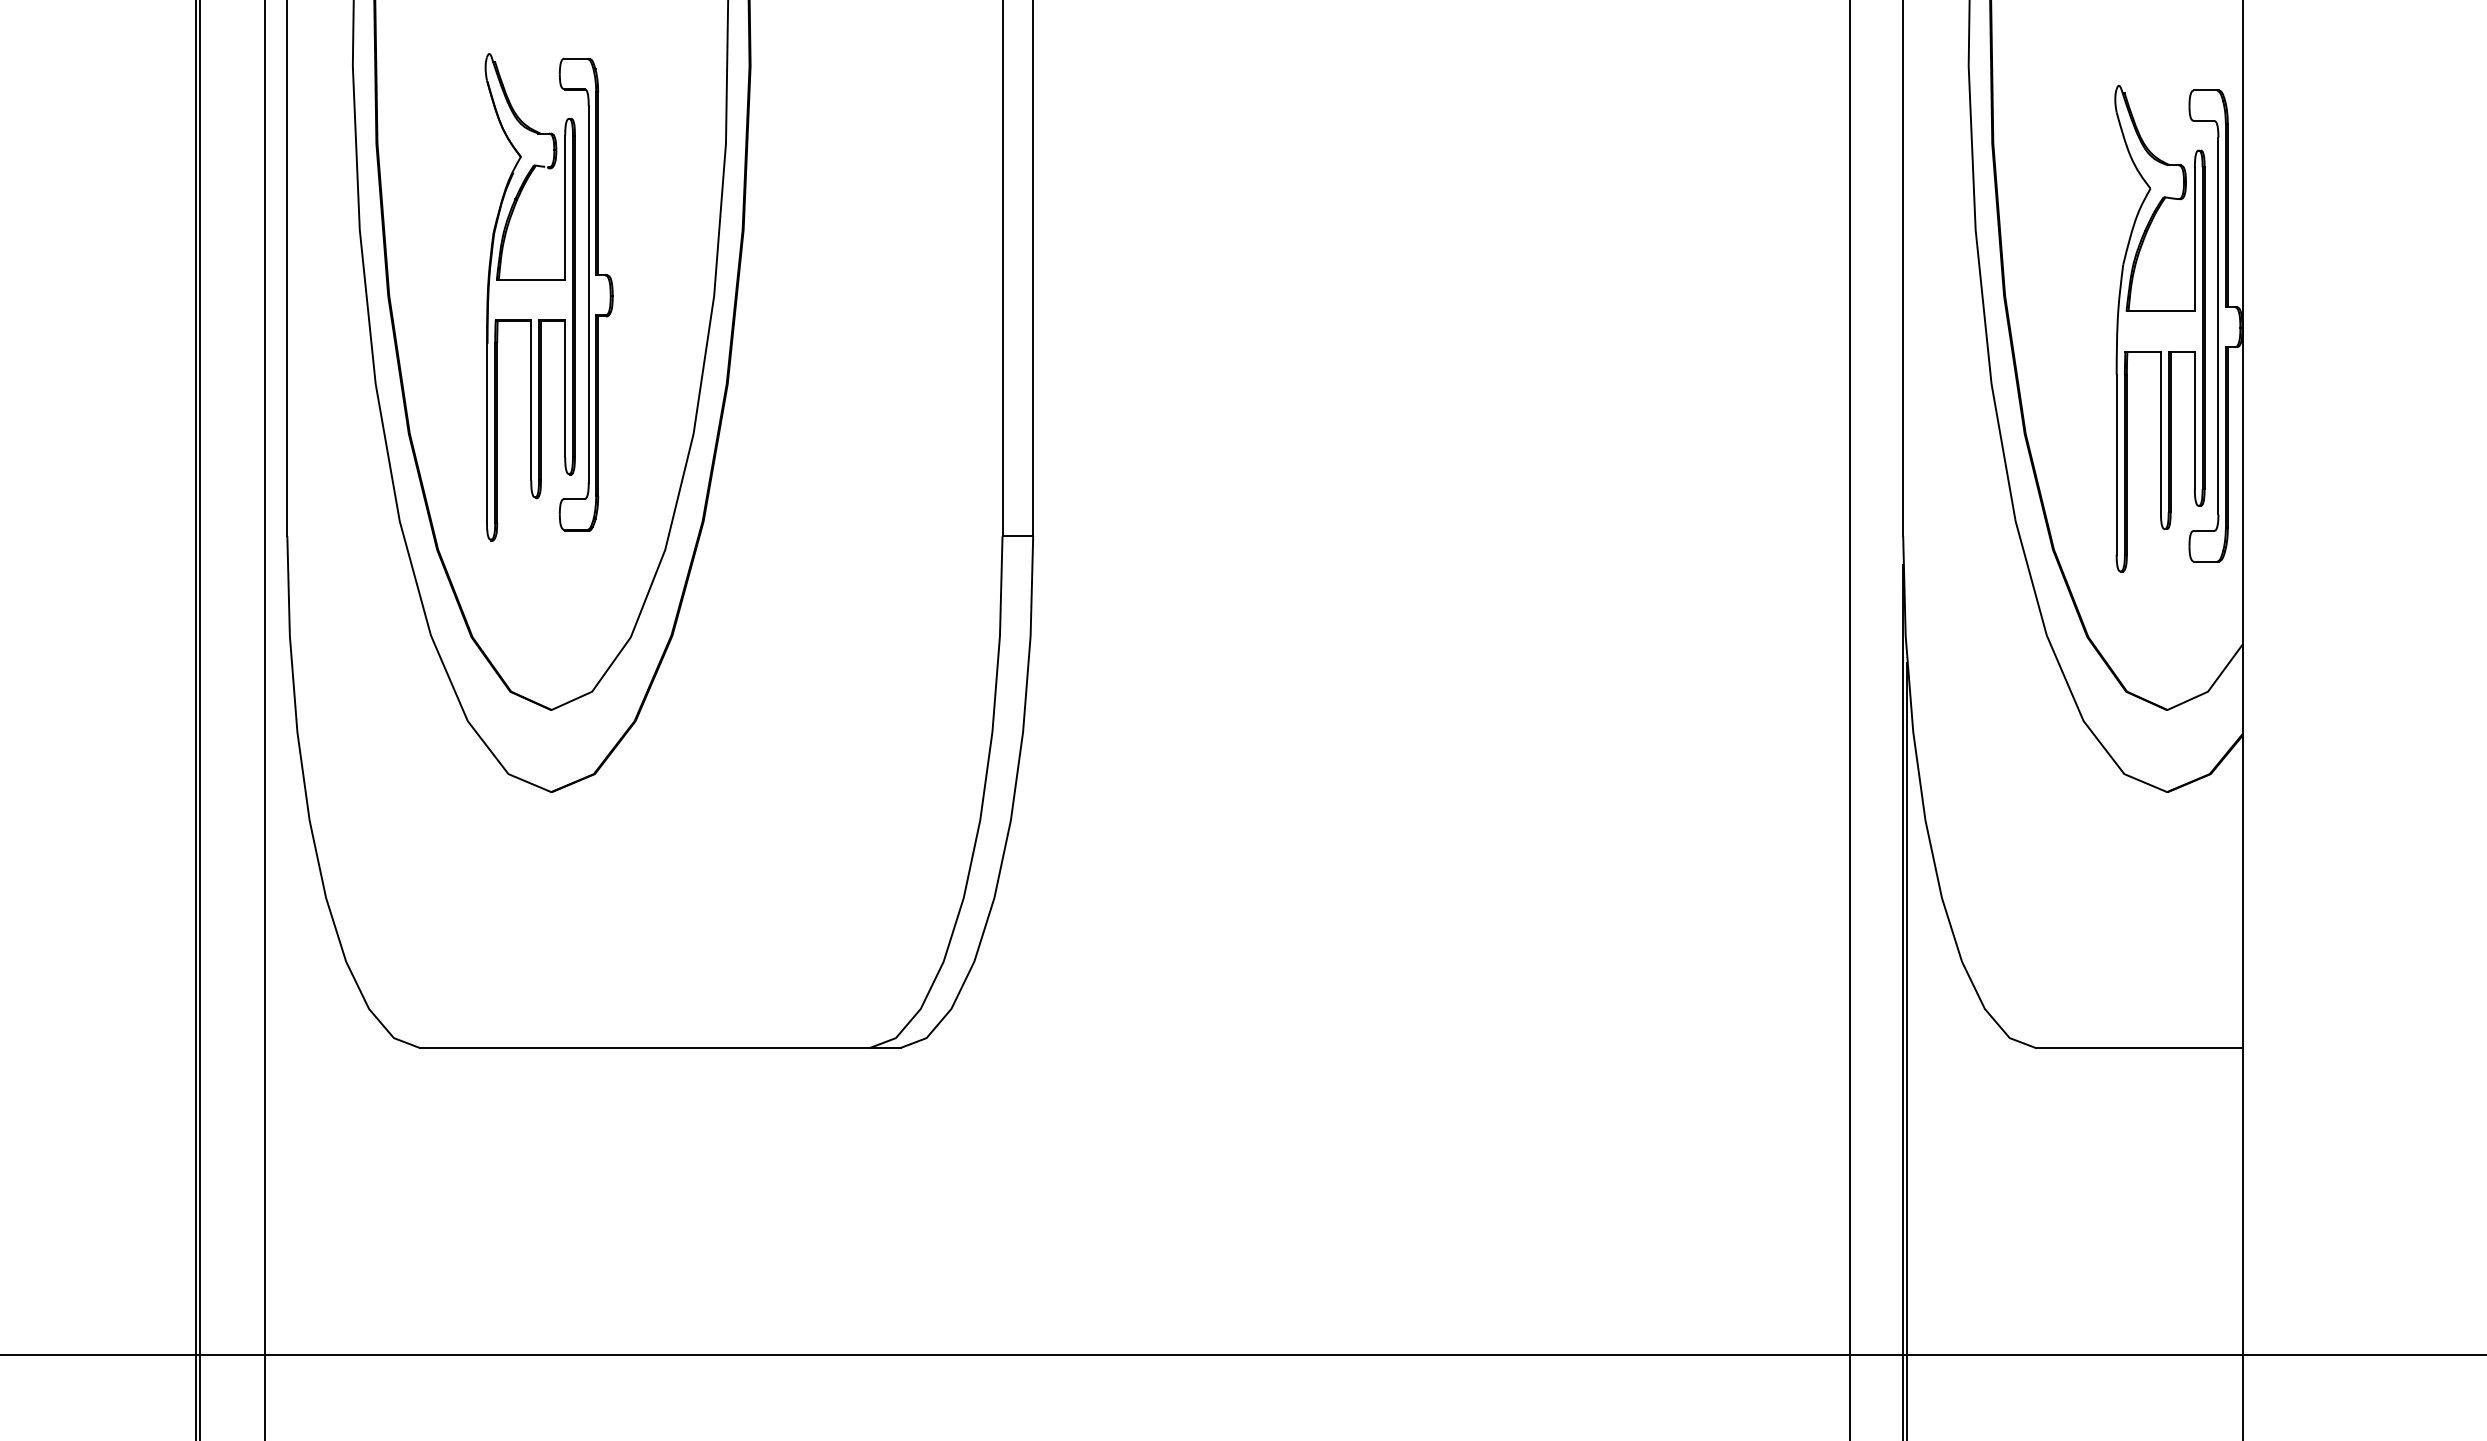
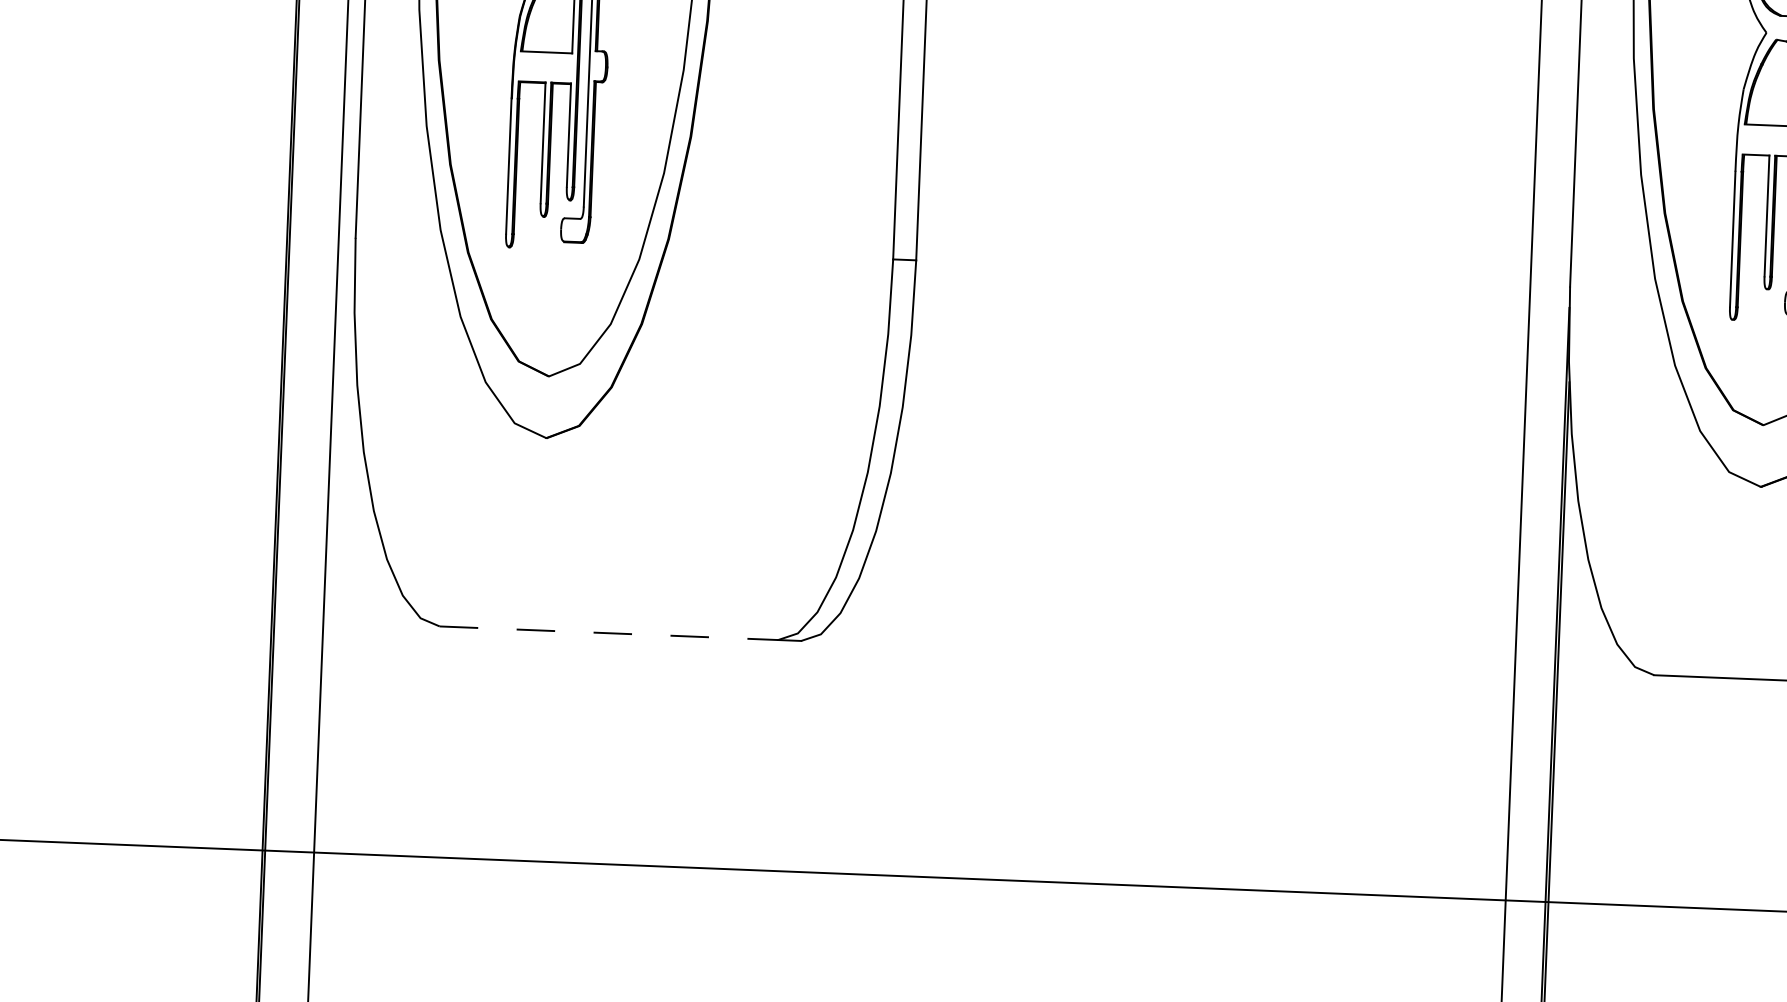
line: (645, 1047) -> (609, 632), solid -> dashed

